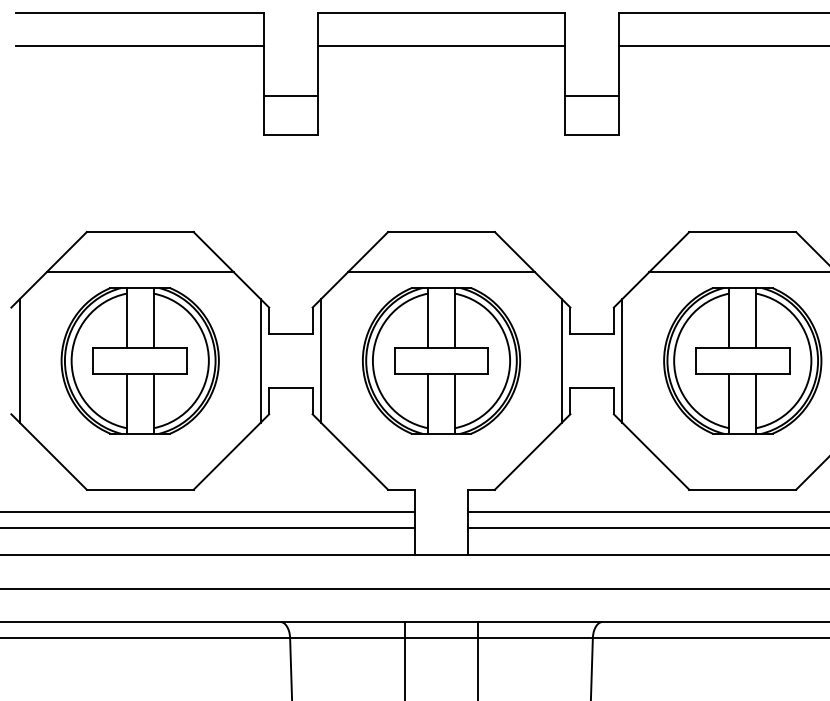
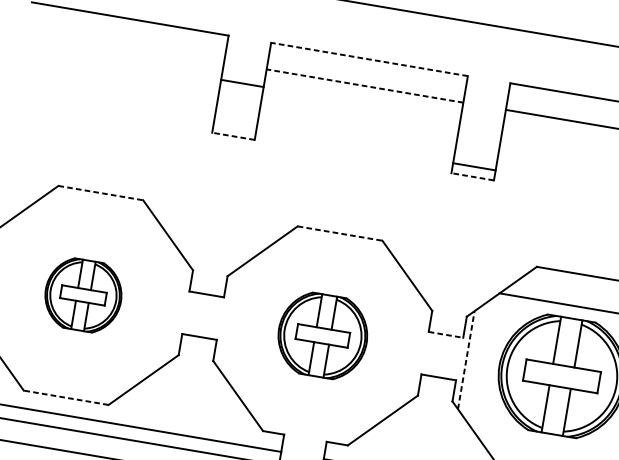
line: (441, 12) -> (369, 59), solid -> dashed
line: (140, 46) -> (125, 45), removed
line: (441, 46) -> (364, 86), solid -> dashed
line: (290, 96) -> (242, 83), moved
line: (591, 96) -> (473, 166), moved
line: (290, 135) -> (233, 136), solid -> dashed
line: (592, 135) -> (472, 177), solid -> dashed
line: (140, 232) -> (100, 193), solid -> dashed
line: (441, 232) -> (340, 233), solid -> dashed
line: (139, 272) -> (94, 225), removed
line: (441, 272) -> (334, 265), removed
line: (592, 334) -> (446, 335), solid -> dashed
part: (139, 360) -> (82, 295), size x0.6
line: (260, 360) -> (179, 311), removed
line: (321, 360) -> (227, 319), removed
part: (441, 360) -> (322, 335), size x0.7
line: (562, 360) -> (418, 351), removed
line: (622, 360) -> (466, 359), solid -> dashed
line: (139, 489) -> (65, 397), solid -> dashed

